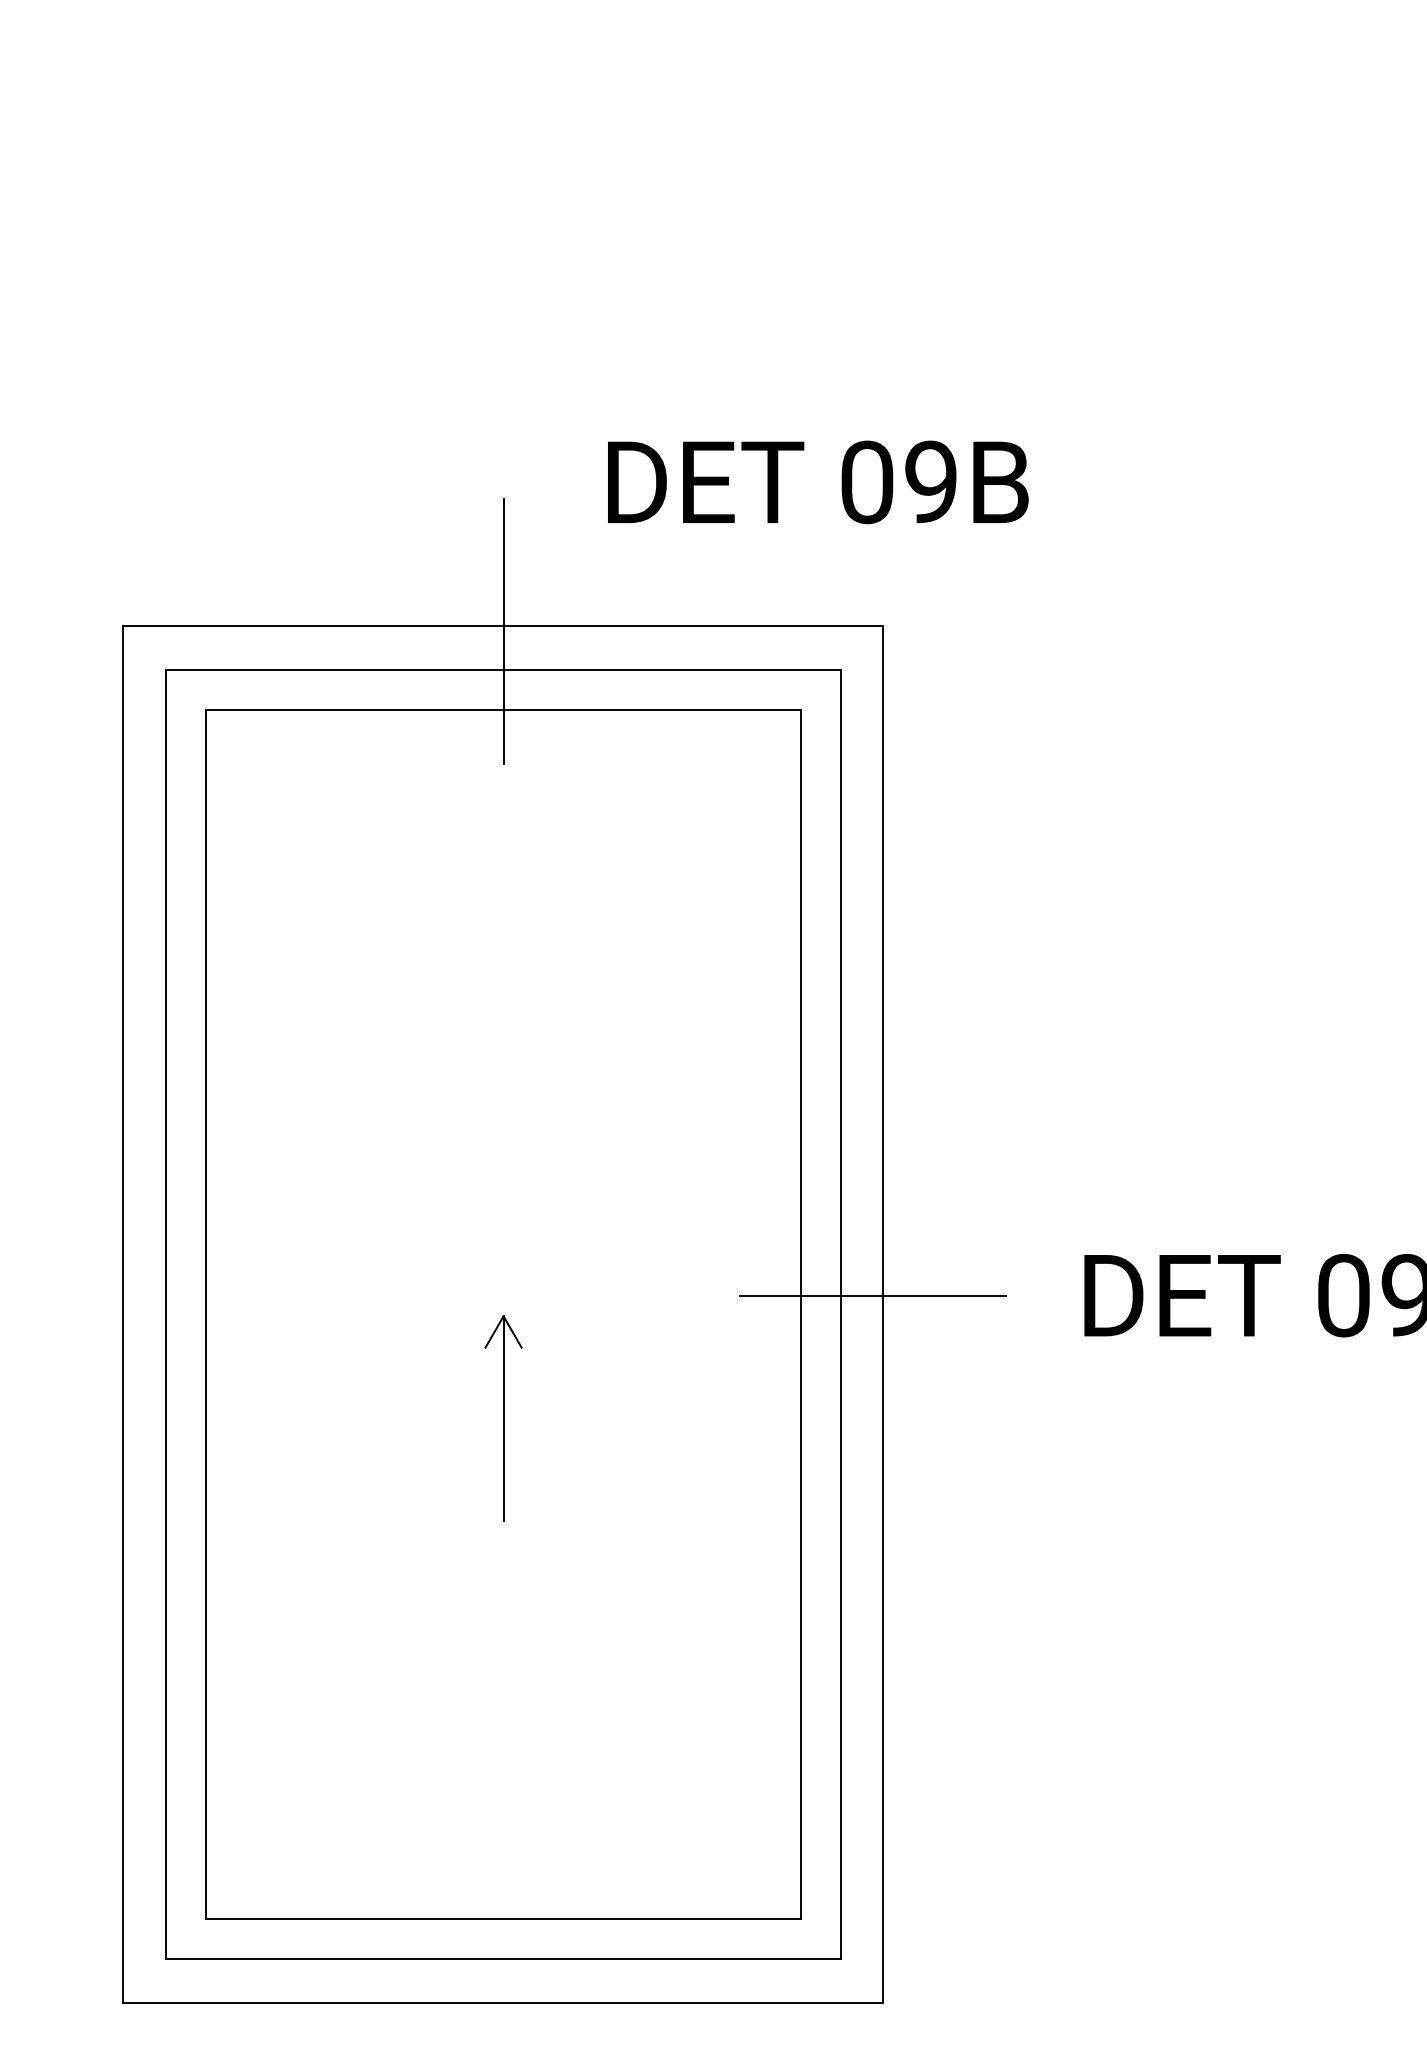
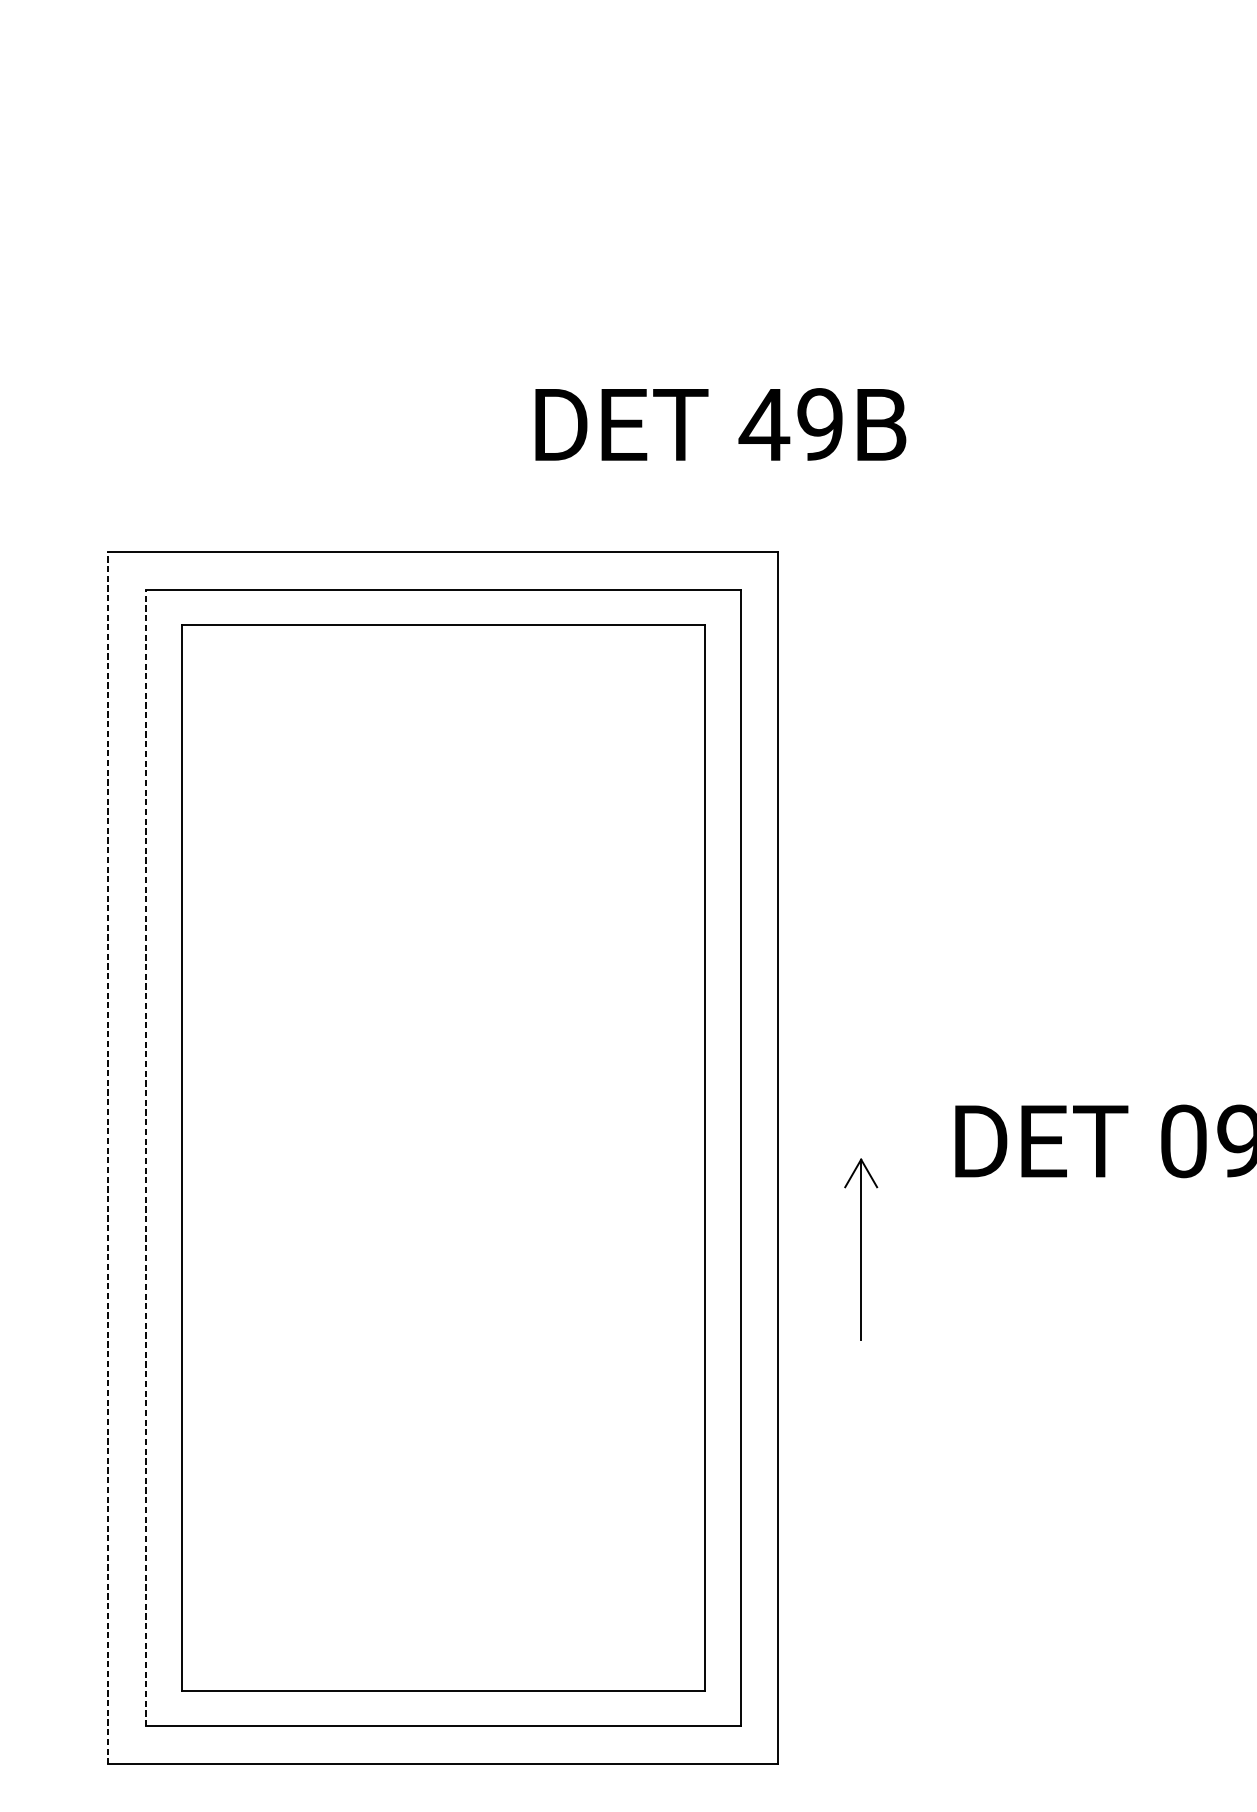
text: (867, 482) -> (764, 424), 09B -> 49B
line: (503, 631) -> (443, 556), removed
line: (872, 1296) -> (768, 1142), removed
line: (123, 1314) -> (108, 1157), solid -> dashed
line: (166, 1314) -> (146, 1157), solid -> dashed
part: (503, 1418) -> (861, 1249), moved

